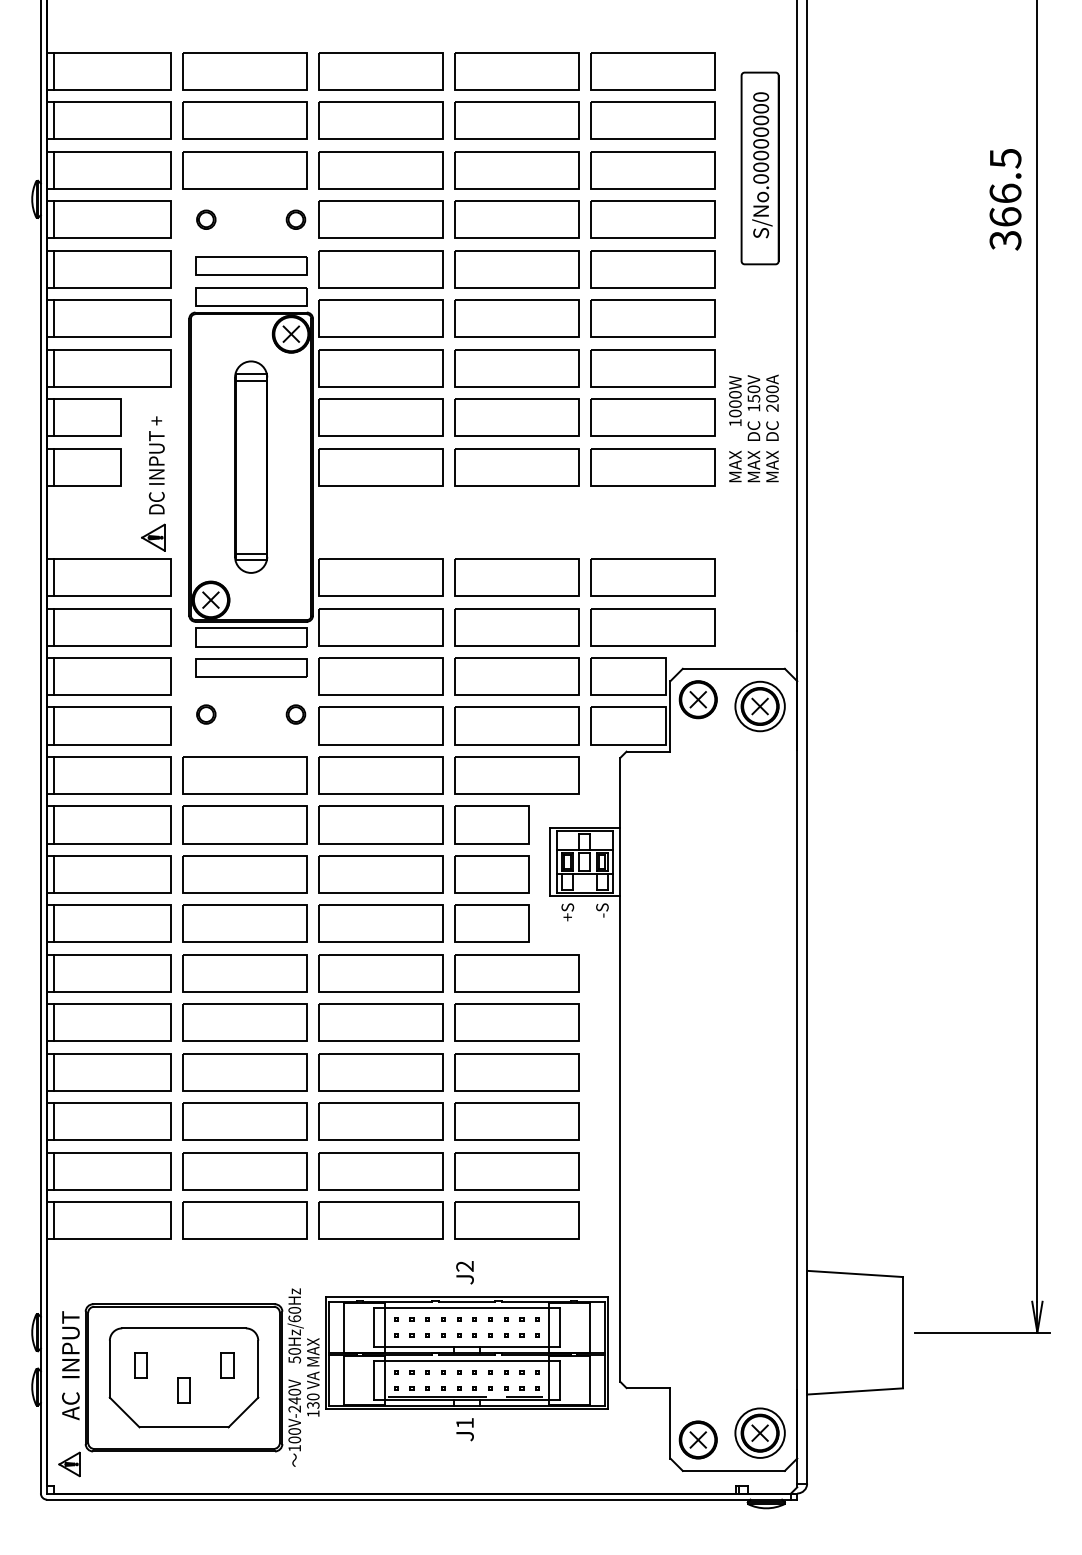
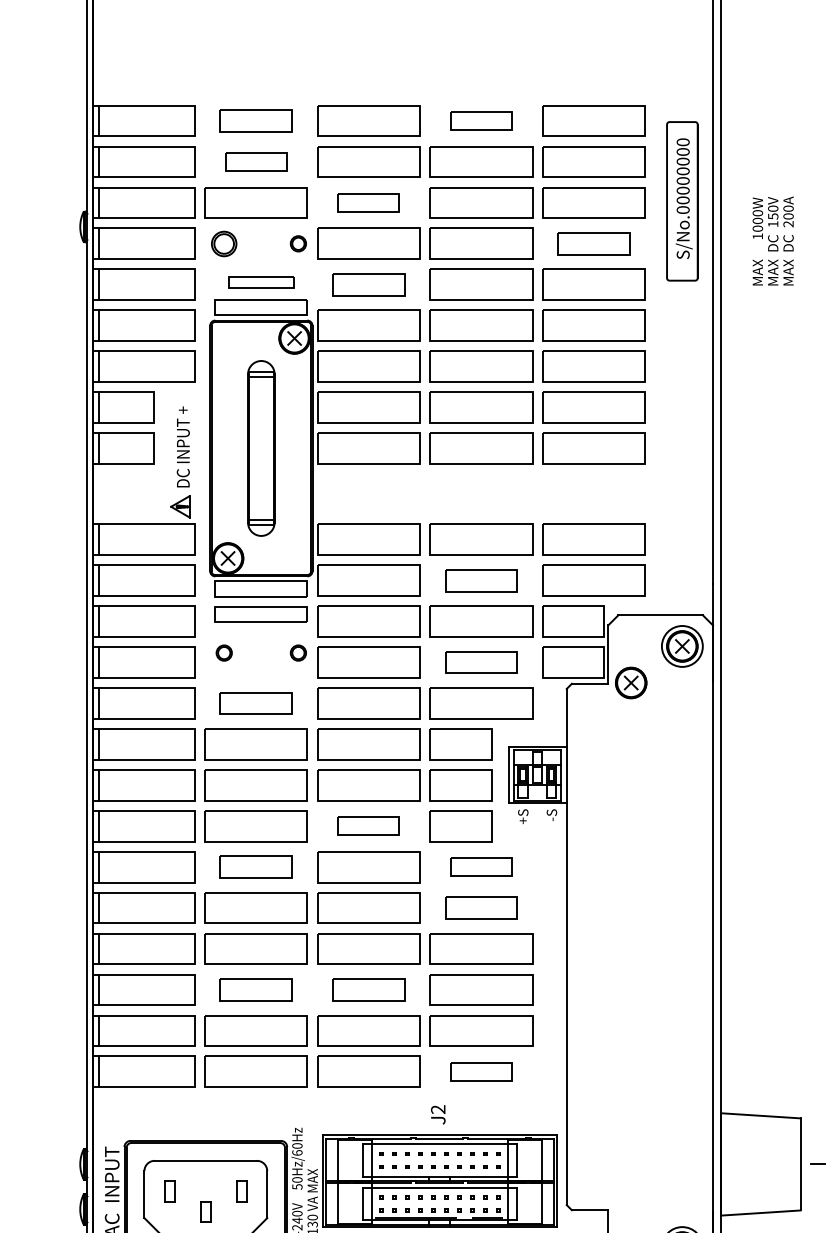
part: (244, 71) -> (255, 121), size x0.7
part: (516, 71) -> (480, 121), size x0.6
part: (244, 120) -> (255, 161), size x0.6
part: (380, 170) -> (368, 203), size x0.6
part: (206, 219) -> (224, 243), size x1.6
part: (652, 219) -> (593, 243), size x0.7
part: (251, 265) -> (261, 281), size x0.7
part: (380, 269) -> (368, 284), size x0.7
text: (753, 428) -> (772, 241), moved
part: (516, 627) -> (480, 581), size x0.7
part: (697, 699) -> (630, 682), moved
part: (516, 725) -> (480, 662), size x0.7
part: (244, 775) -> (255, 703), size x0.7
part: (380, 923) -> (368, 825), size x0.6
part: (244, 973) -> (255, 867), size x0.7
part: (516, 973) -> (480, 867), size x0.6
part: (516, 1022) -> (480, 907), size x0.7
part: (244, 1121) -> (255, 989), size x0.7
part: (380, 1121) -> (368, 989), size x0.7
part: (516, 1220) -> (480, 1071), size x0.6

